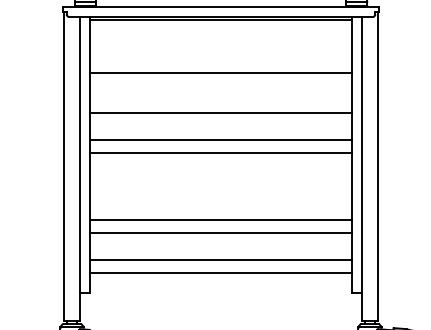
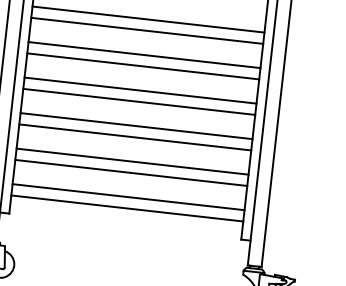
line: (220, 59) -> (148, 19), added
line: (220, 99) -> (144, 54), added
line: (220, 179) -> (136, 125), added
line: (220, 192) -> (134, 137), added

